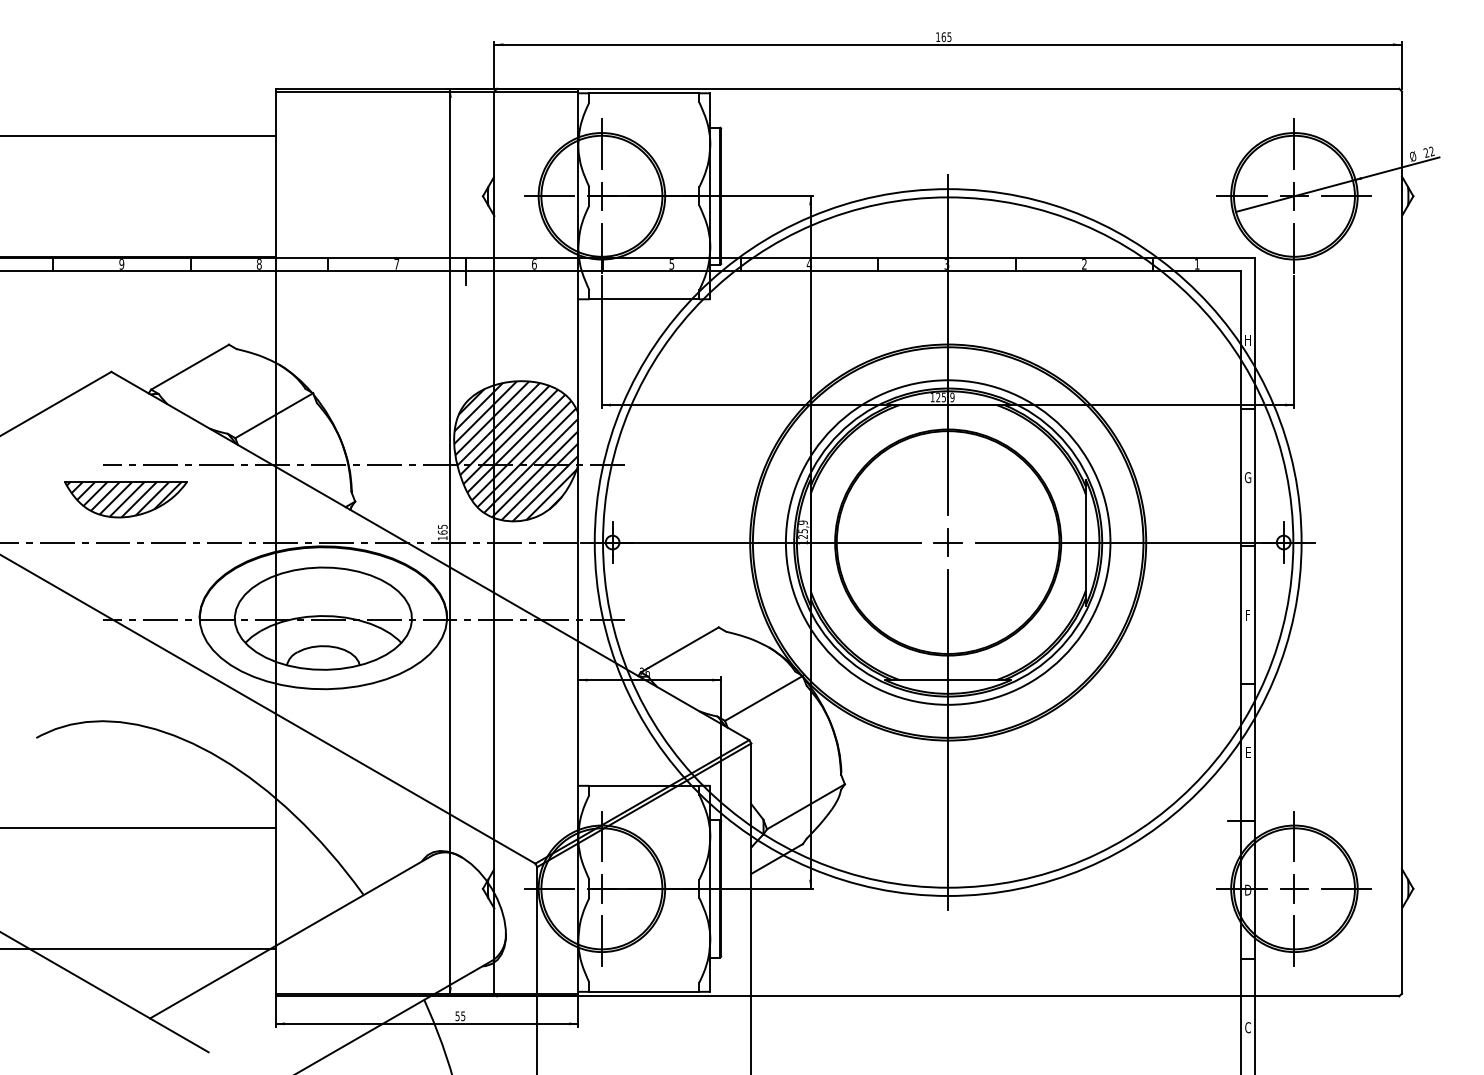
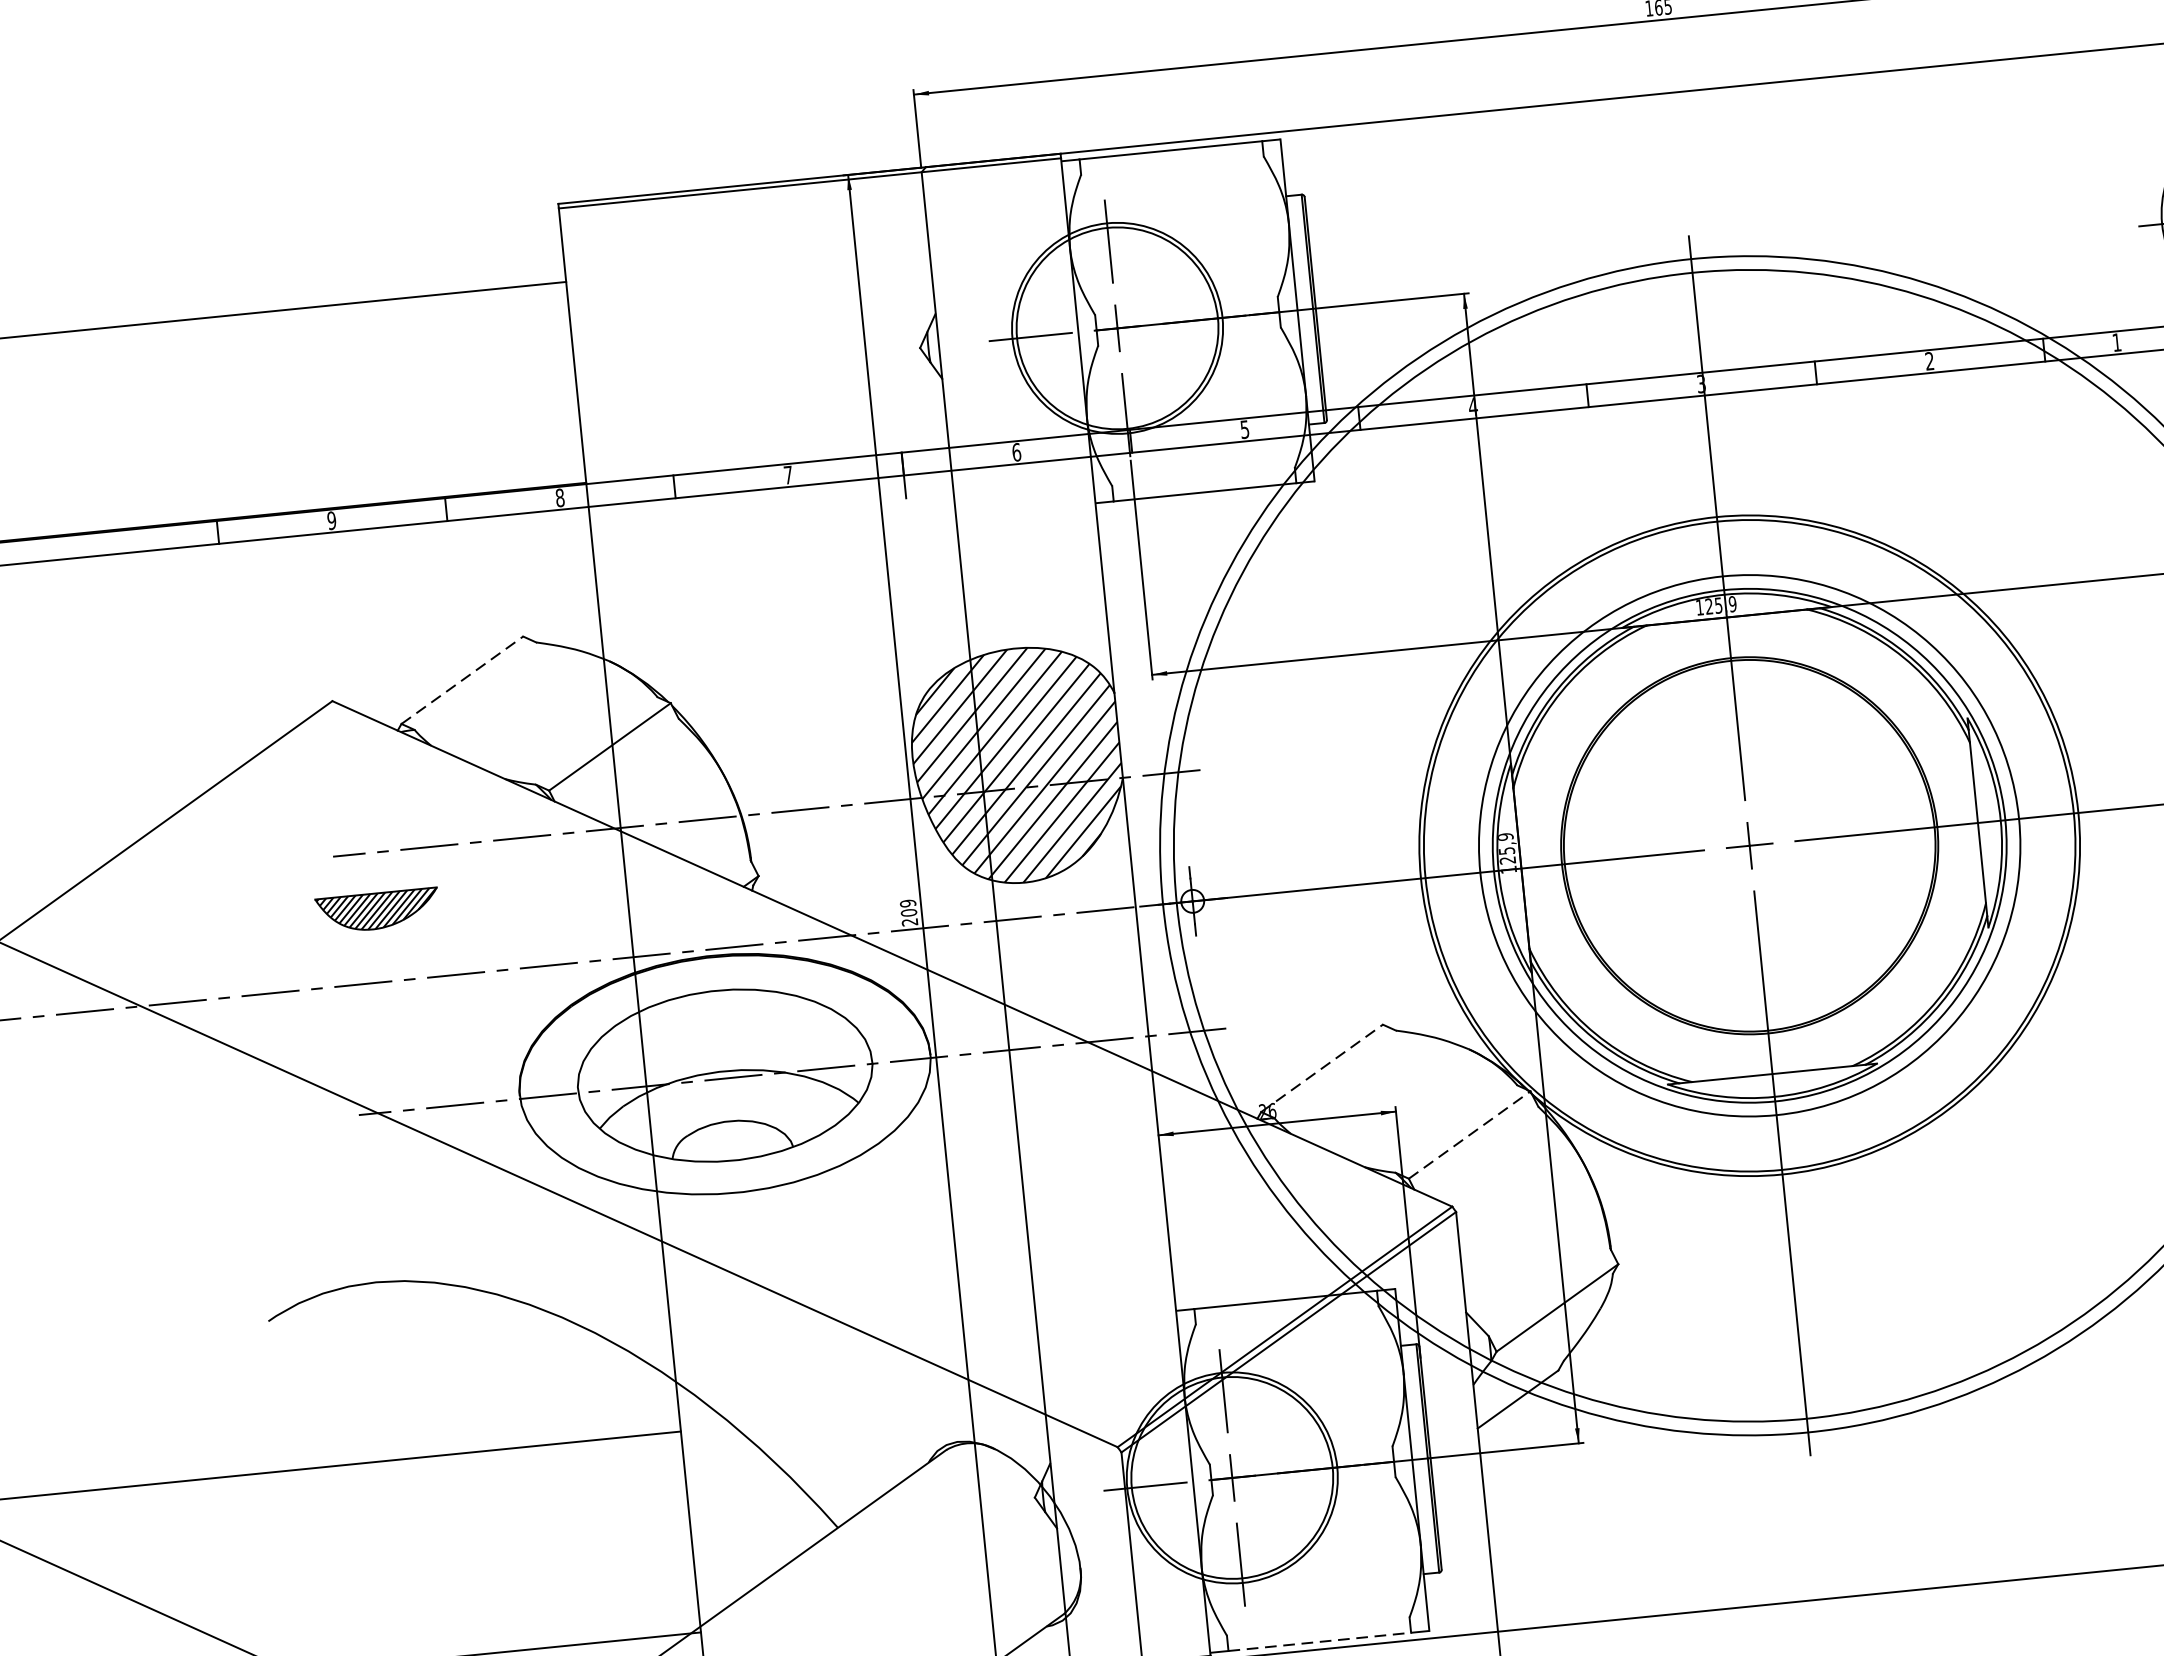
line: (190, 367) -> (462, 680), solid -> dashed
part: (125, 499) -> (376, 910), size x0.6
text: (442, 532) -> (908, 912), 165 -> 209
line: (679, 649) -> (1321, 1067), solid -> dashed
line: (763, 698) -> (1468, 1135), solid -> dashed
line: (644, 991) -> (1319, 1641), solid -> dashed

